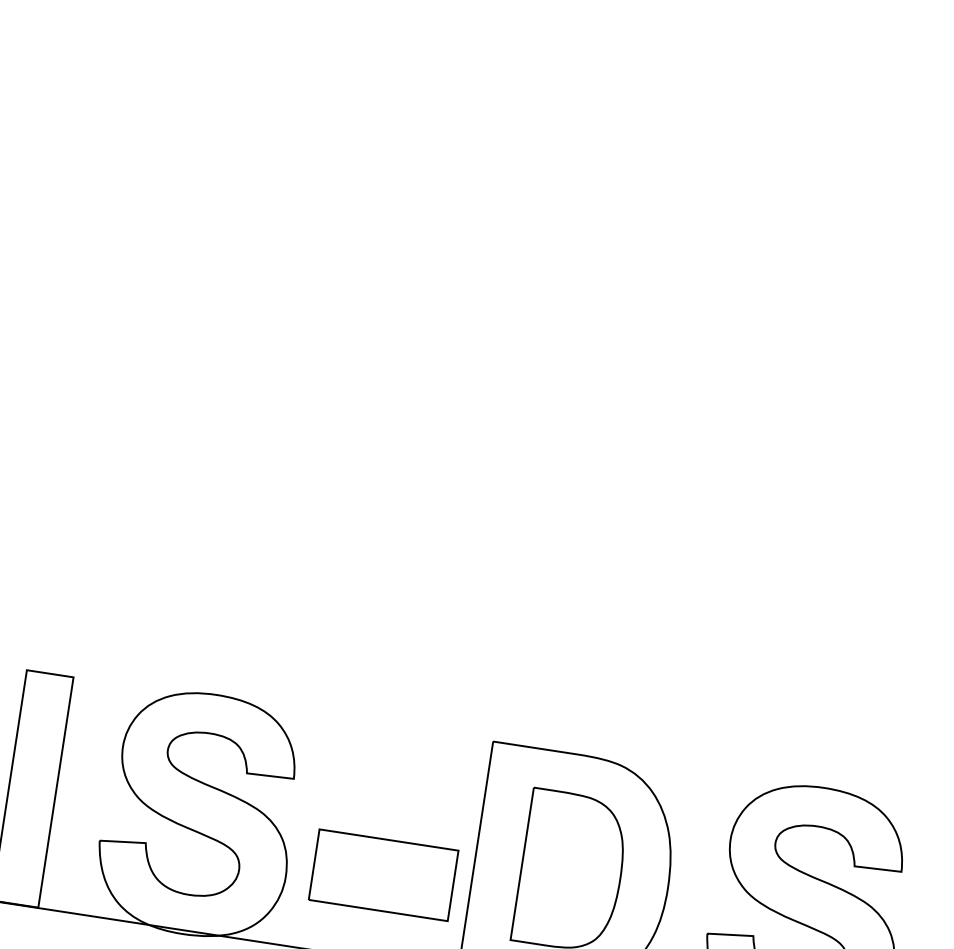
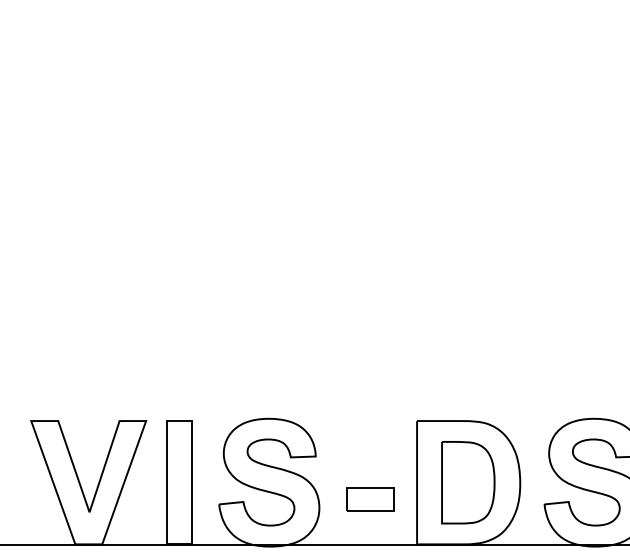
part: (383, 874) -> (370, 499), size x0.62

